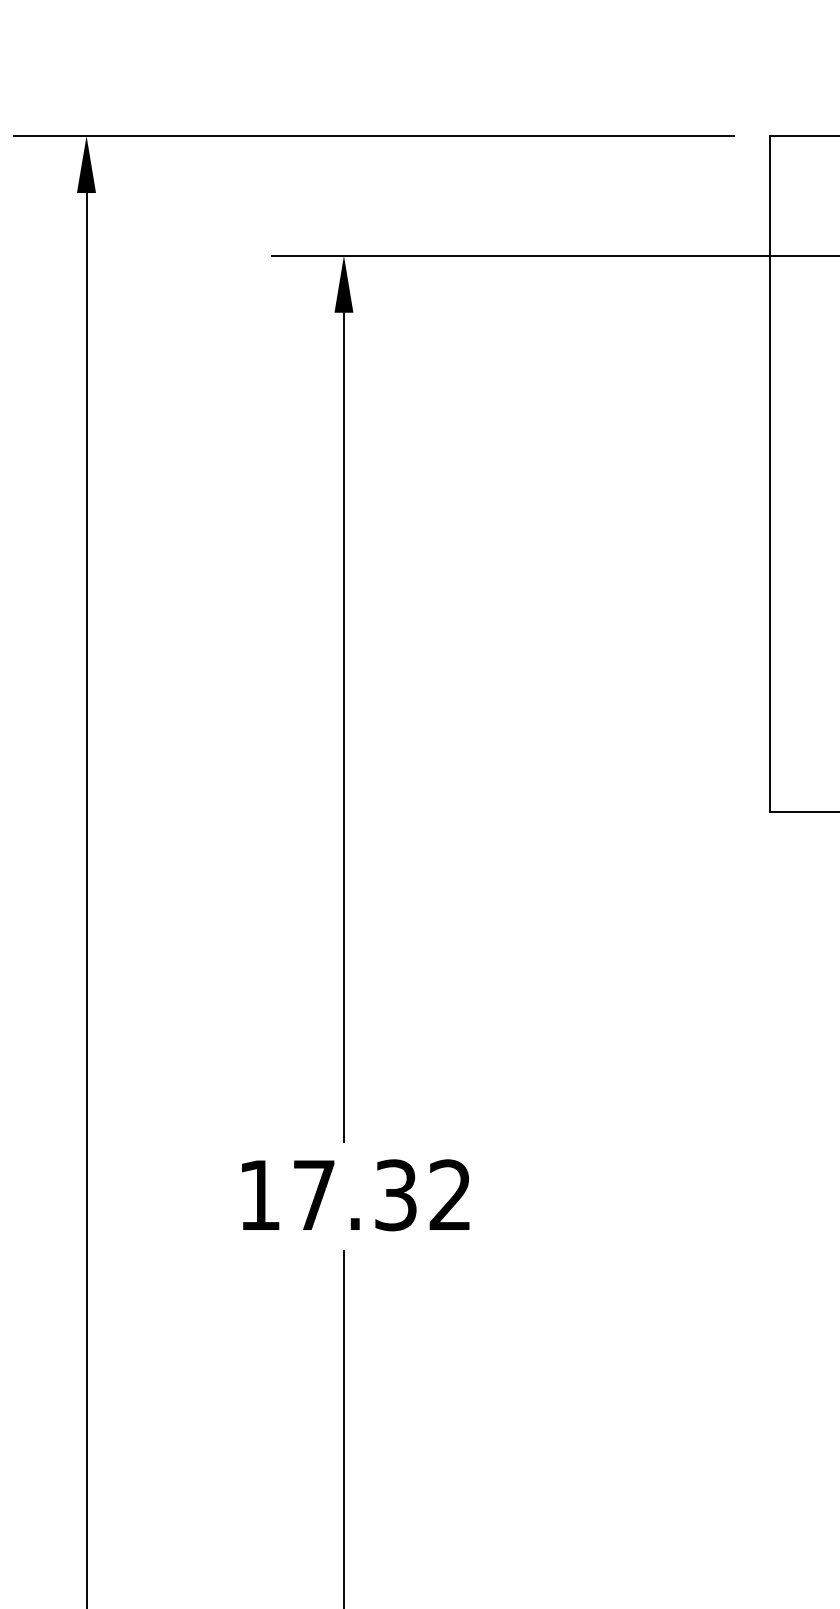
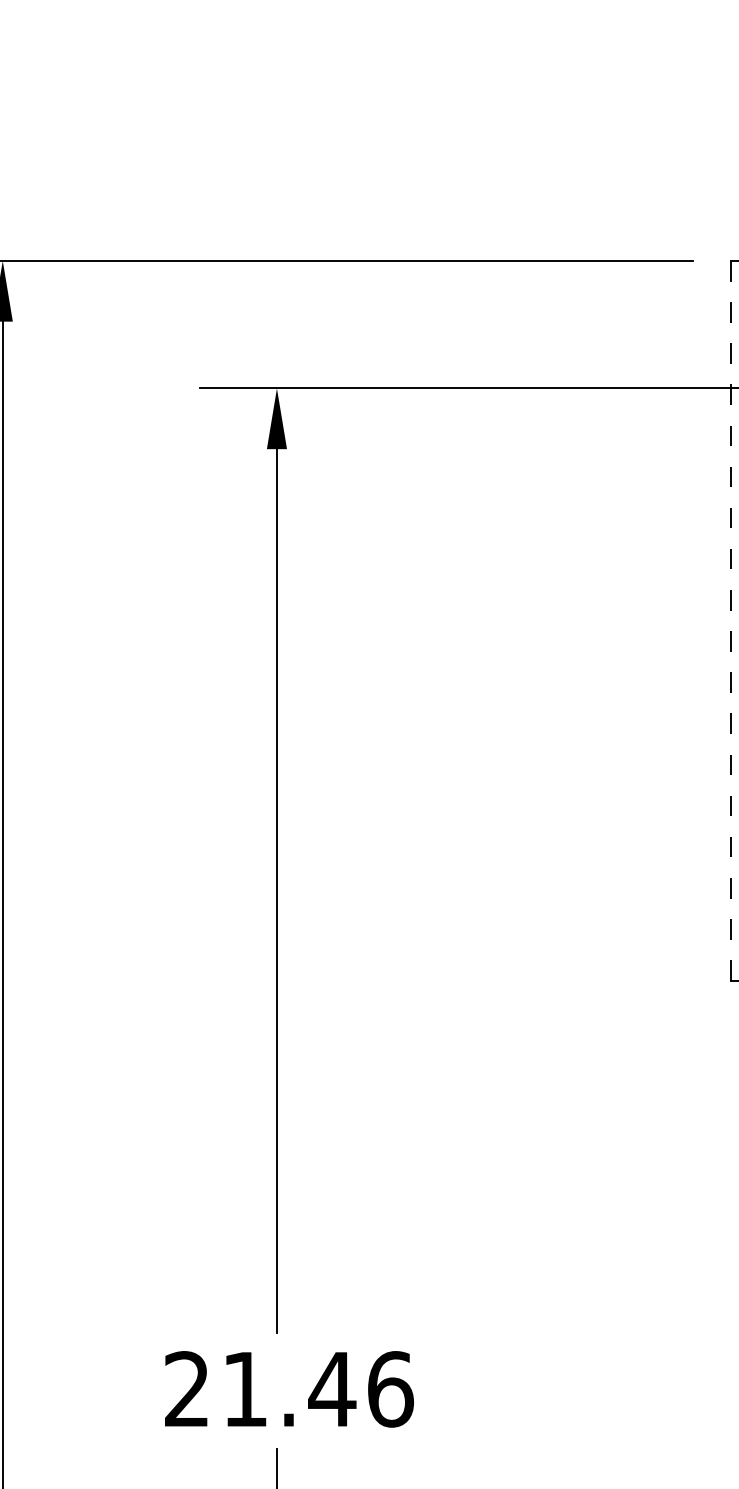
line: (770, 473) -> (731, 620), solid -> dashed
text: (355, 1195) -> (289, 1389), 17.32 -> 21.46

